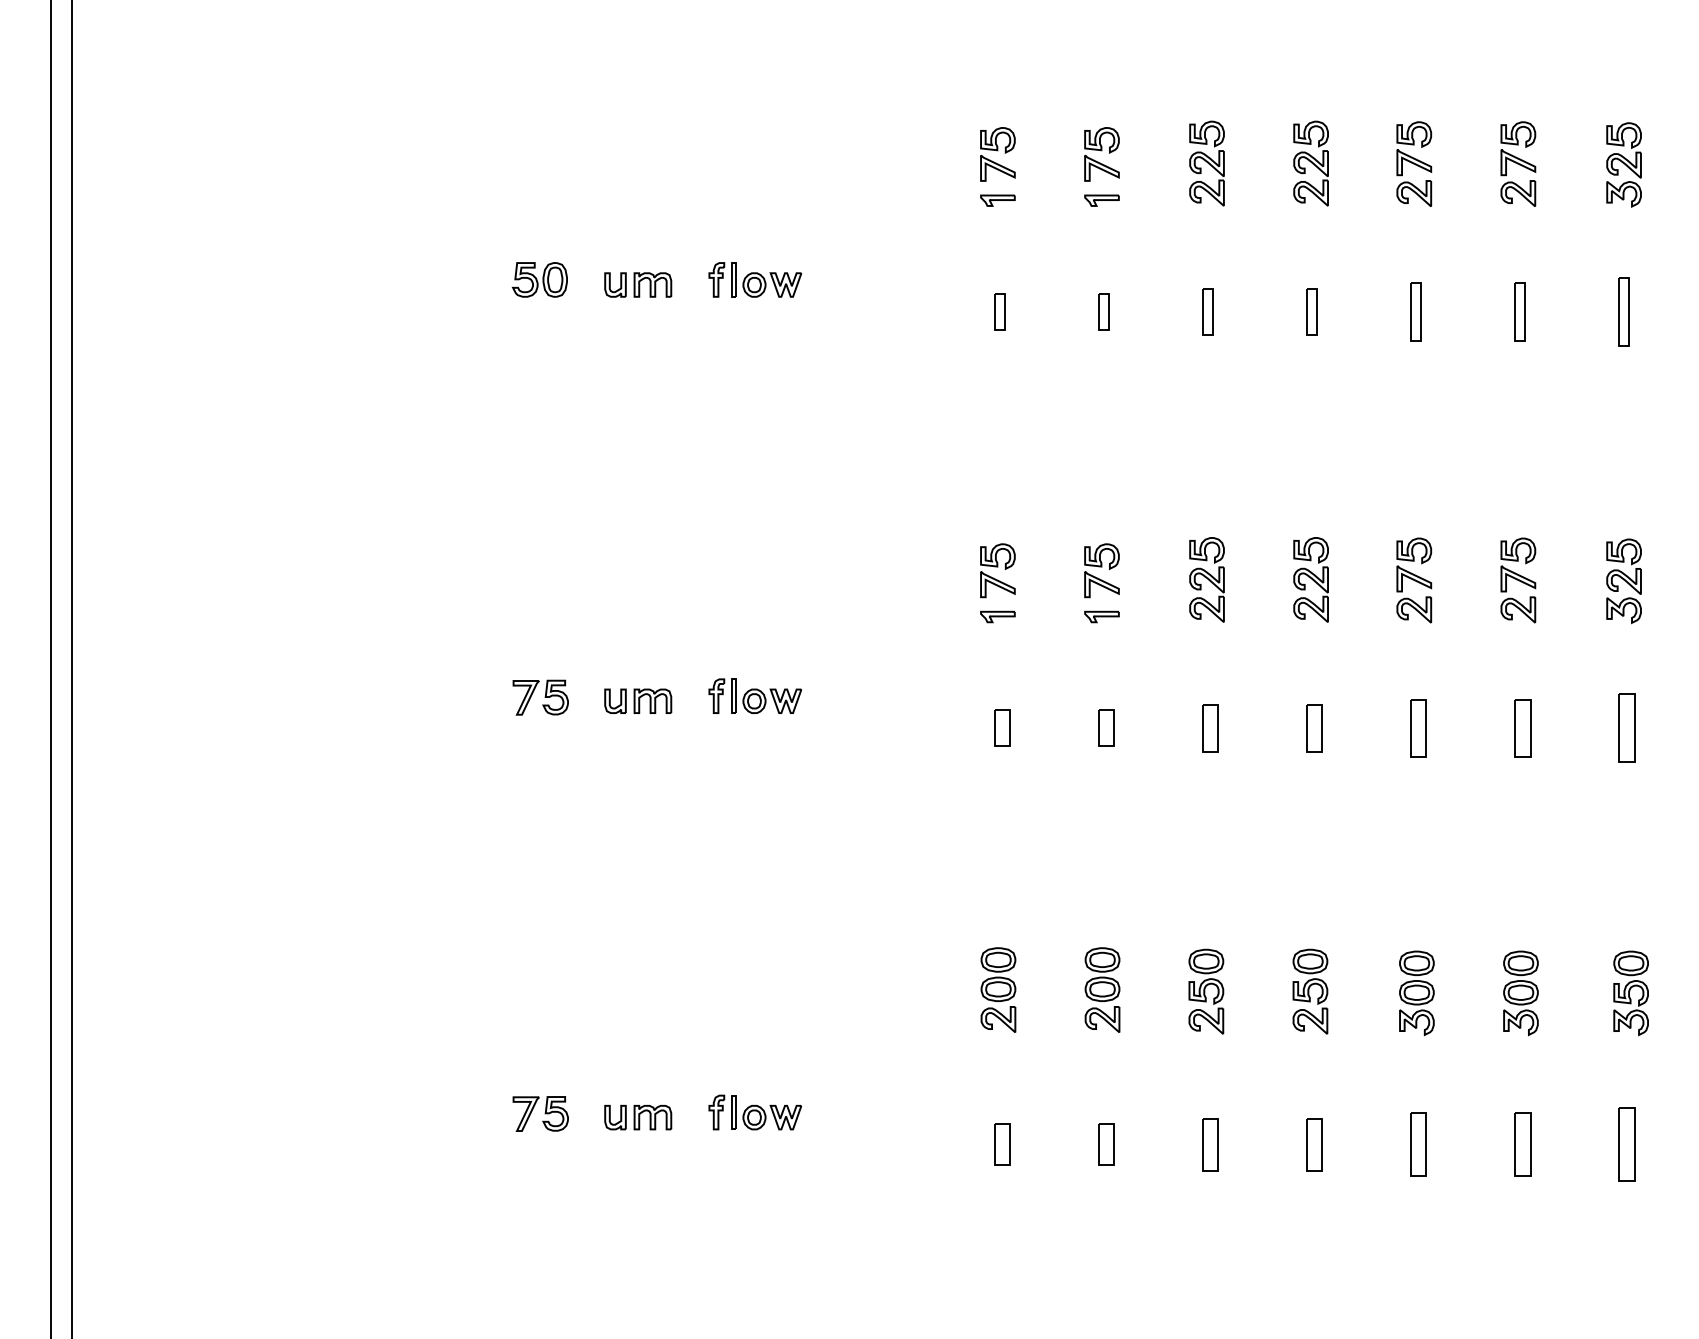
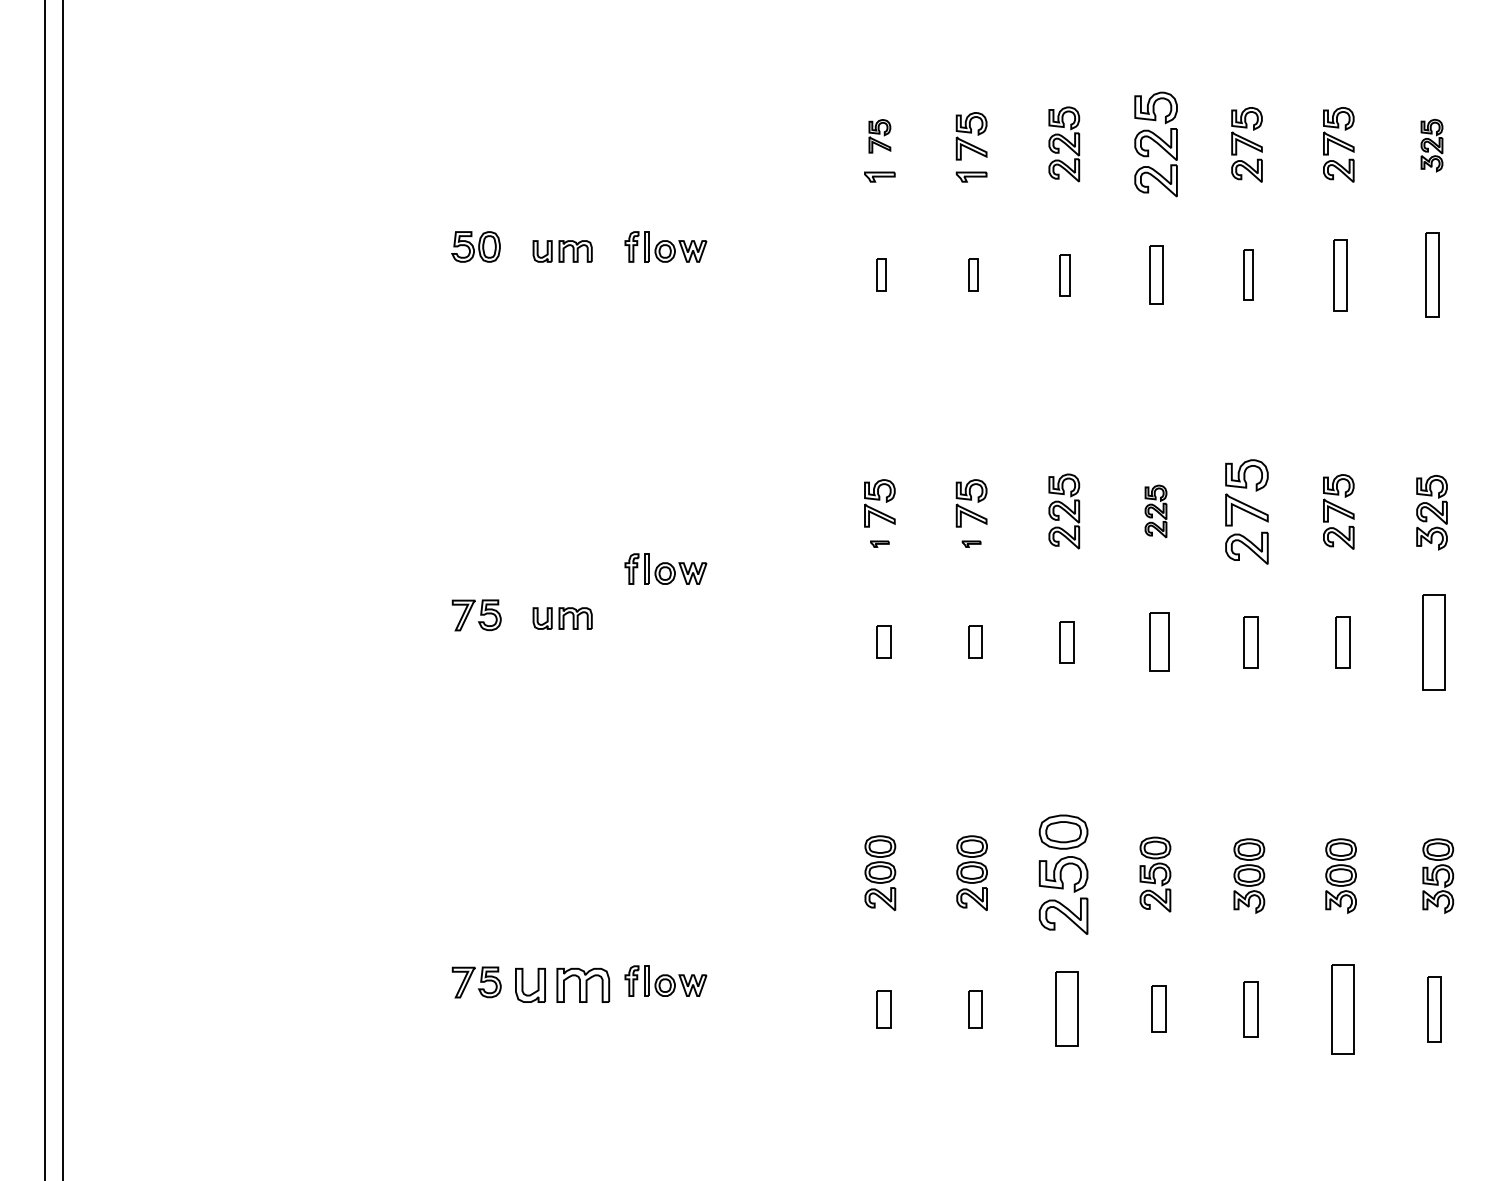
part: (997, 154) -> (879, 136), size x0.7
part: (1310, 163) -> (1155, 144), size x1.4
part: (1623, 164) -> (1431, 145), size x0.7
part: (1311, 311) -> (1156, 274), size x1.4
part: (1519, 311) -> (1339, 274), size x1.4
part: (1623, 311) -> (1431, 274), size x1.4
part: (1310, 579) -> (1155, 511), size x0.7
part: (1414, 580) -> (1247, 512), size x1.4
part: (997, 616) -> (879, 543), size x0.6
part: (1101, 616) -> (971, 543), size x0.6
part: (754, 695) -> (665, 568), moved
part: (1626, 727) -> (1434, 641), size x1.6
part: (1314, 728) -> (1159, 642), size x1.4
part: (1206, 991) -> (1063, 874), size x1.6
part: (638, 1117) -> (562, 985), size x1.6
part: (1210, 1144) -> (1067, 1009), size x1.6
part: (1522, 1144) -> (1342, 1009), size x1.6

